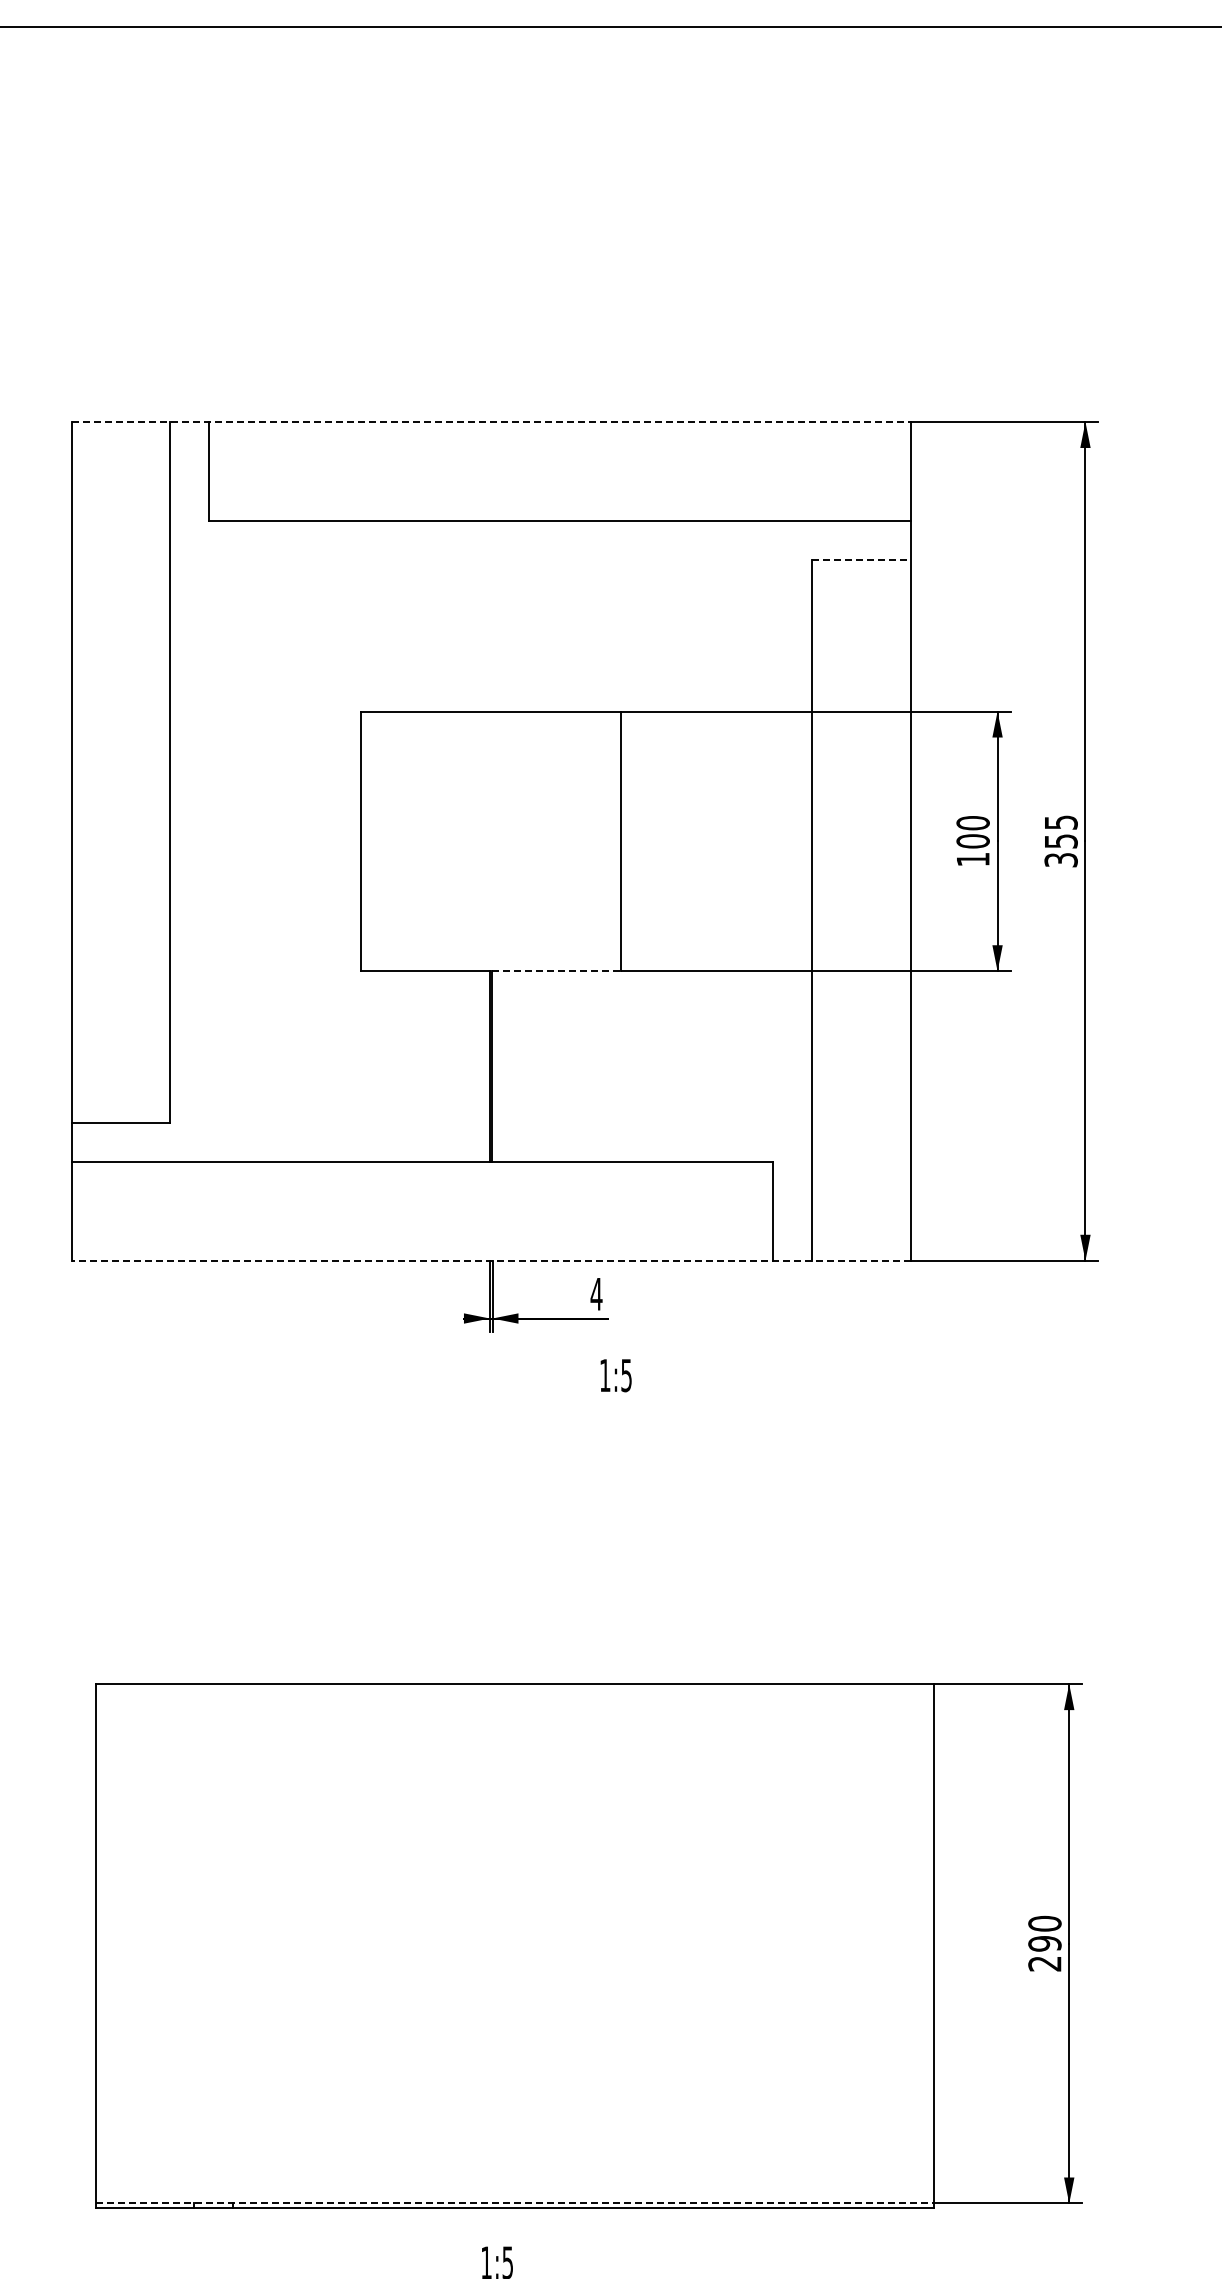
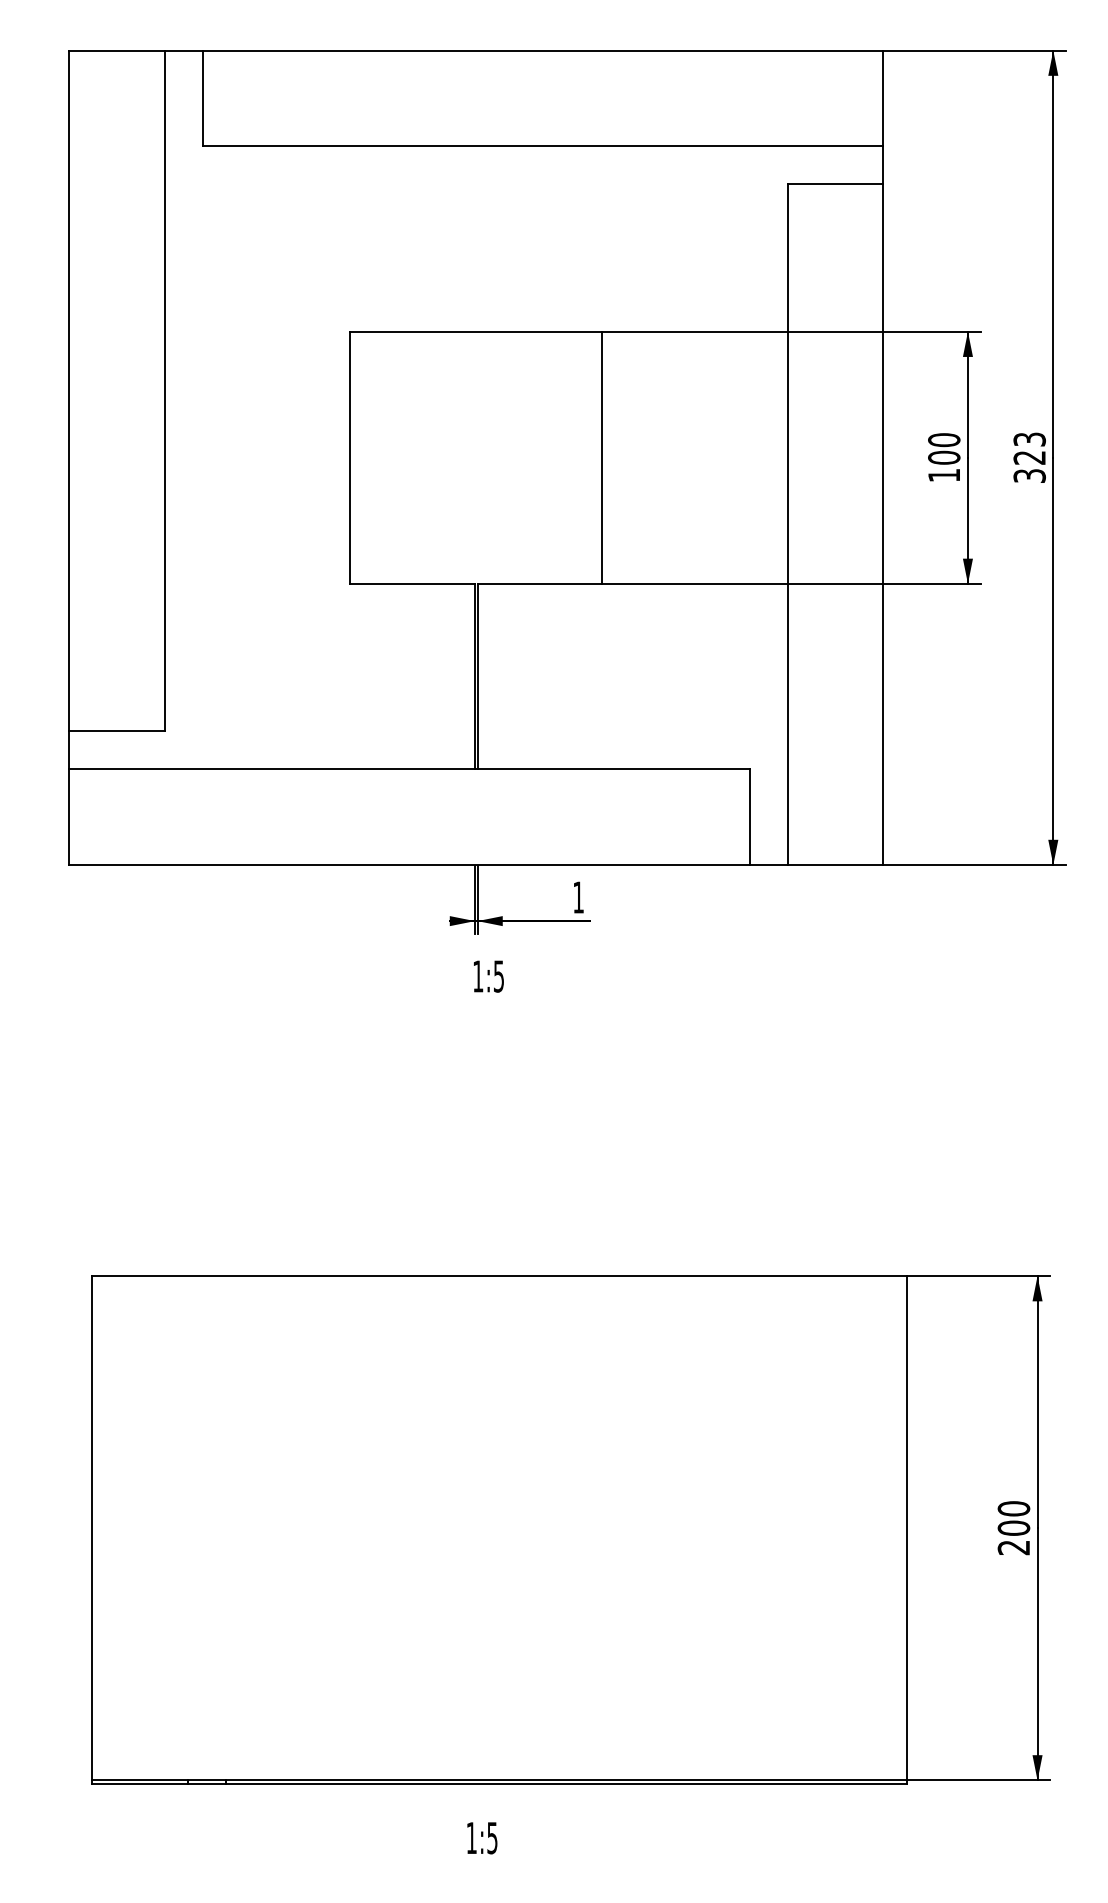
line: (491, 421) -> (476, 50), dashed -> solid
line: (861, 559) -> (835, 184), dashed -> solid
text: (1060, 831) -> (1029, 448), 355 -> 323
line: (557, 971) -> (540, 584), dashed -> solid
line: (490, 1260) -> (475, 864), dashed -> solid
text: (596, 1294) -> (578, 897), 4 -> 1
text: (615, 1375) -> (488, 976), moved
text: (1044, 1943) -> (1013, 1527), 290 -> 200
line: (515, 2203) -> (499, 1780), dashed -> solid

